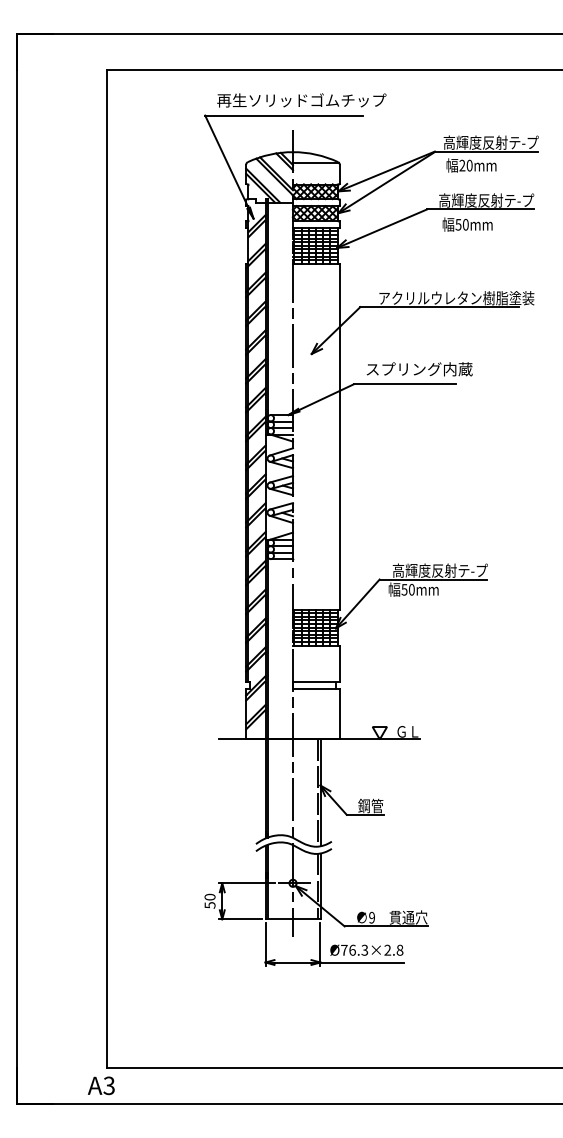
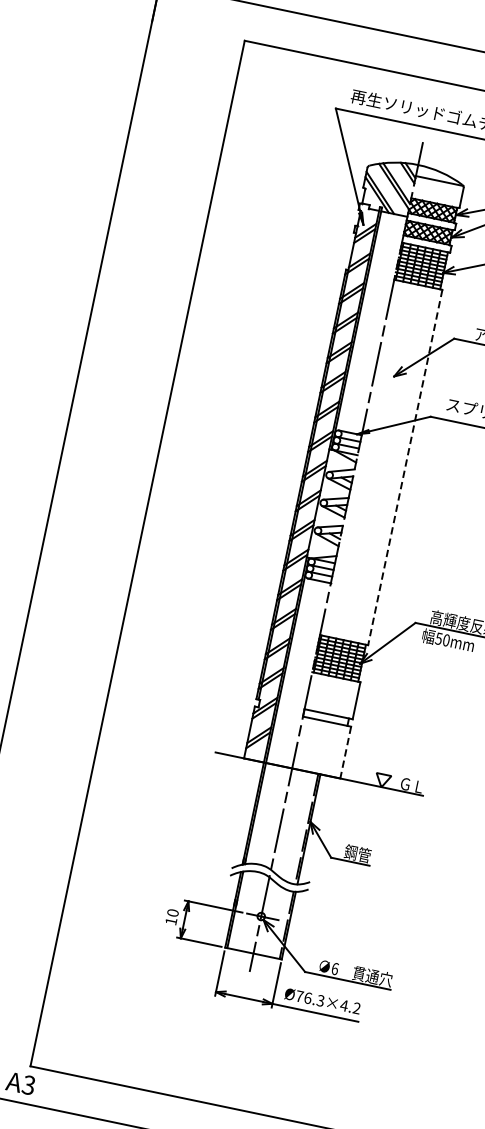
line: (339, 436) -> (404, 467), solid -> dashed
line: (339, 714) -> (345, 753), solid -> dashed
text: (209, 905) -> (170, 921), 50 -> 10
text: (372, 917) -> (335, 968), 9 -> 6
text: (393, 949) -> (350, 1006), Ø76.3×2.8 -> Ø76.3×4.2

